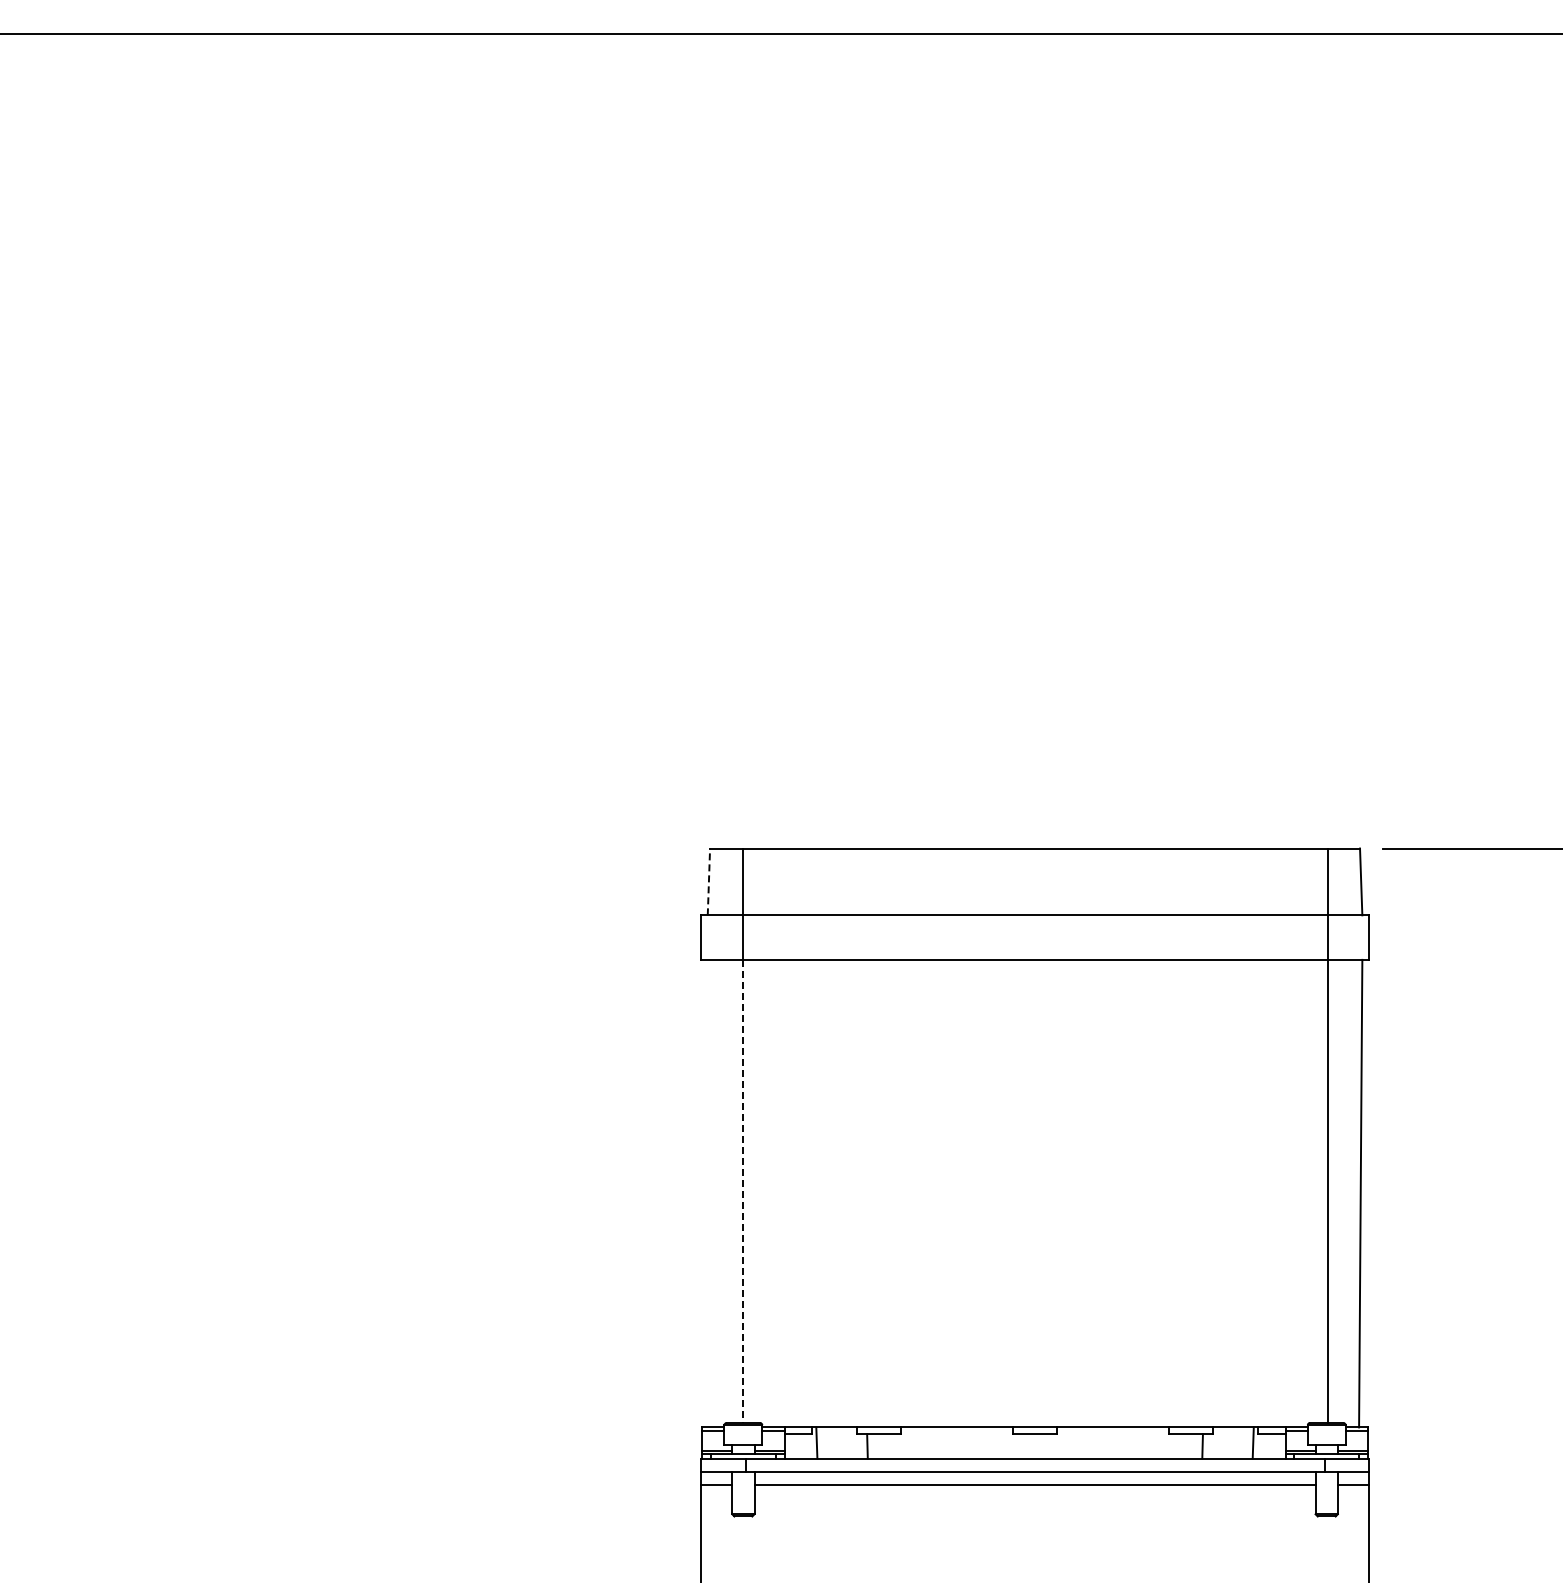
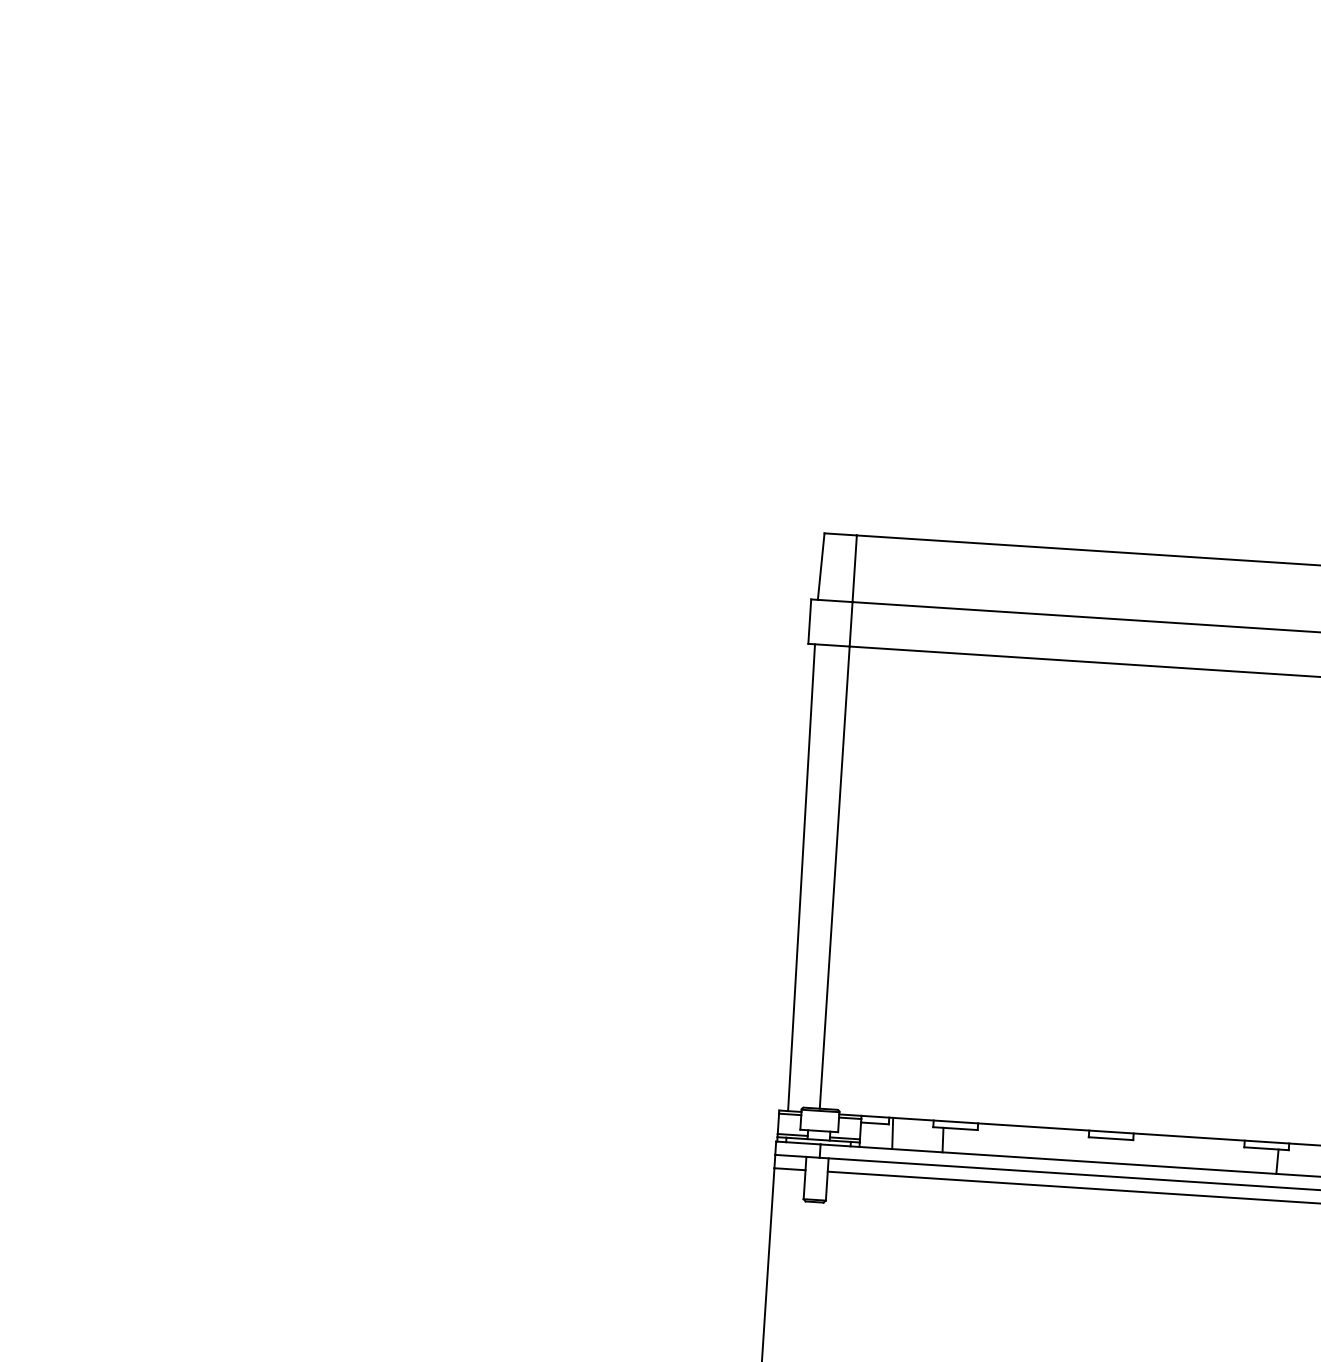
line: (708, 881) -> (820, 566), dashed -> solid
line: (742, 1191) -> (834, 877), dashed -> solid
line: (709, 1193) -> (801, 877), added

